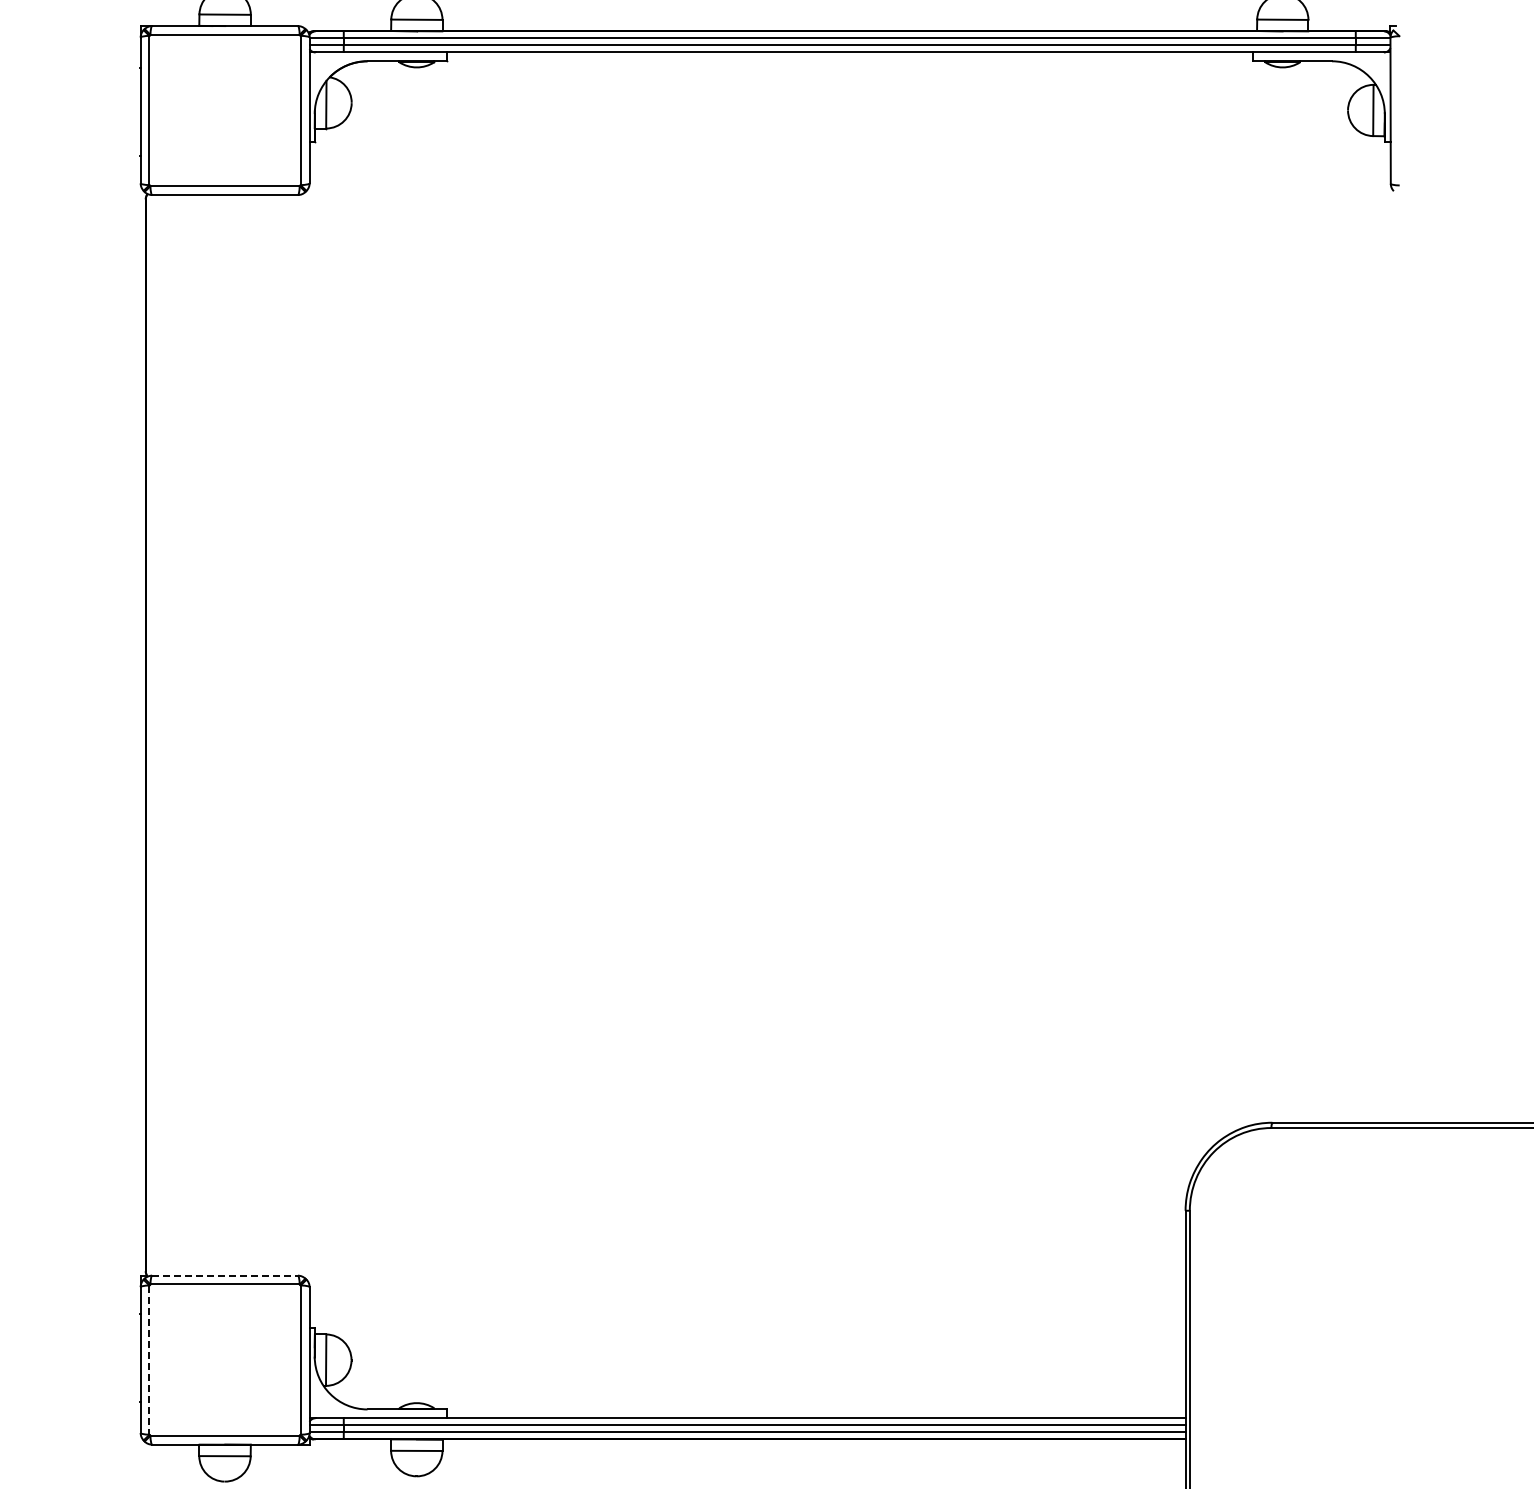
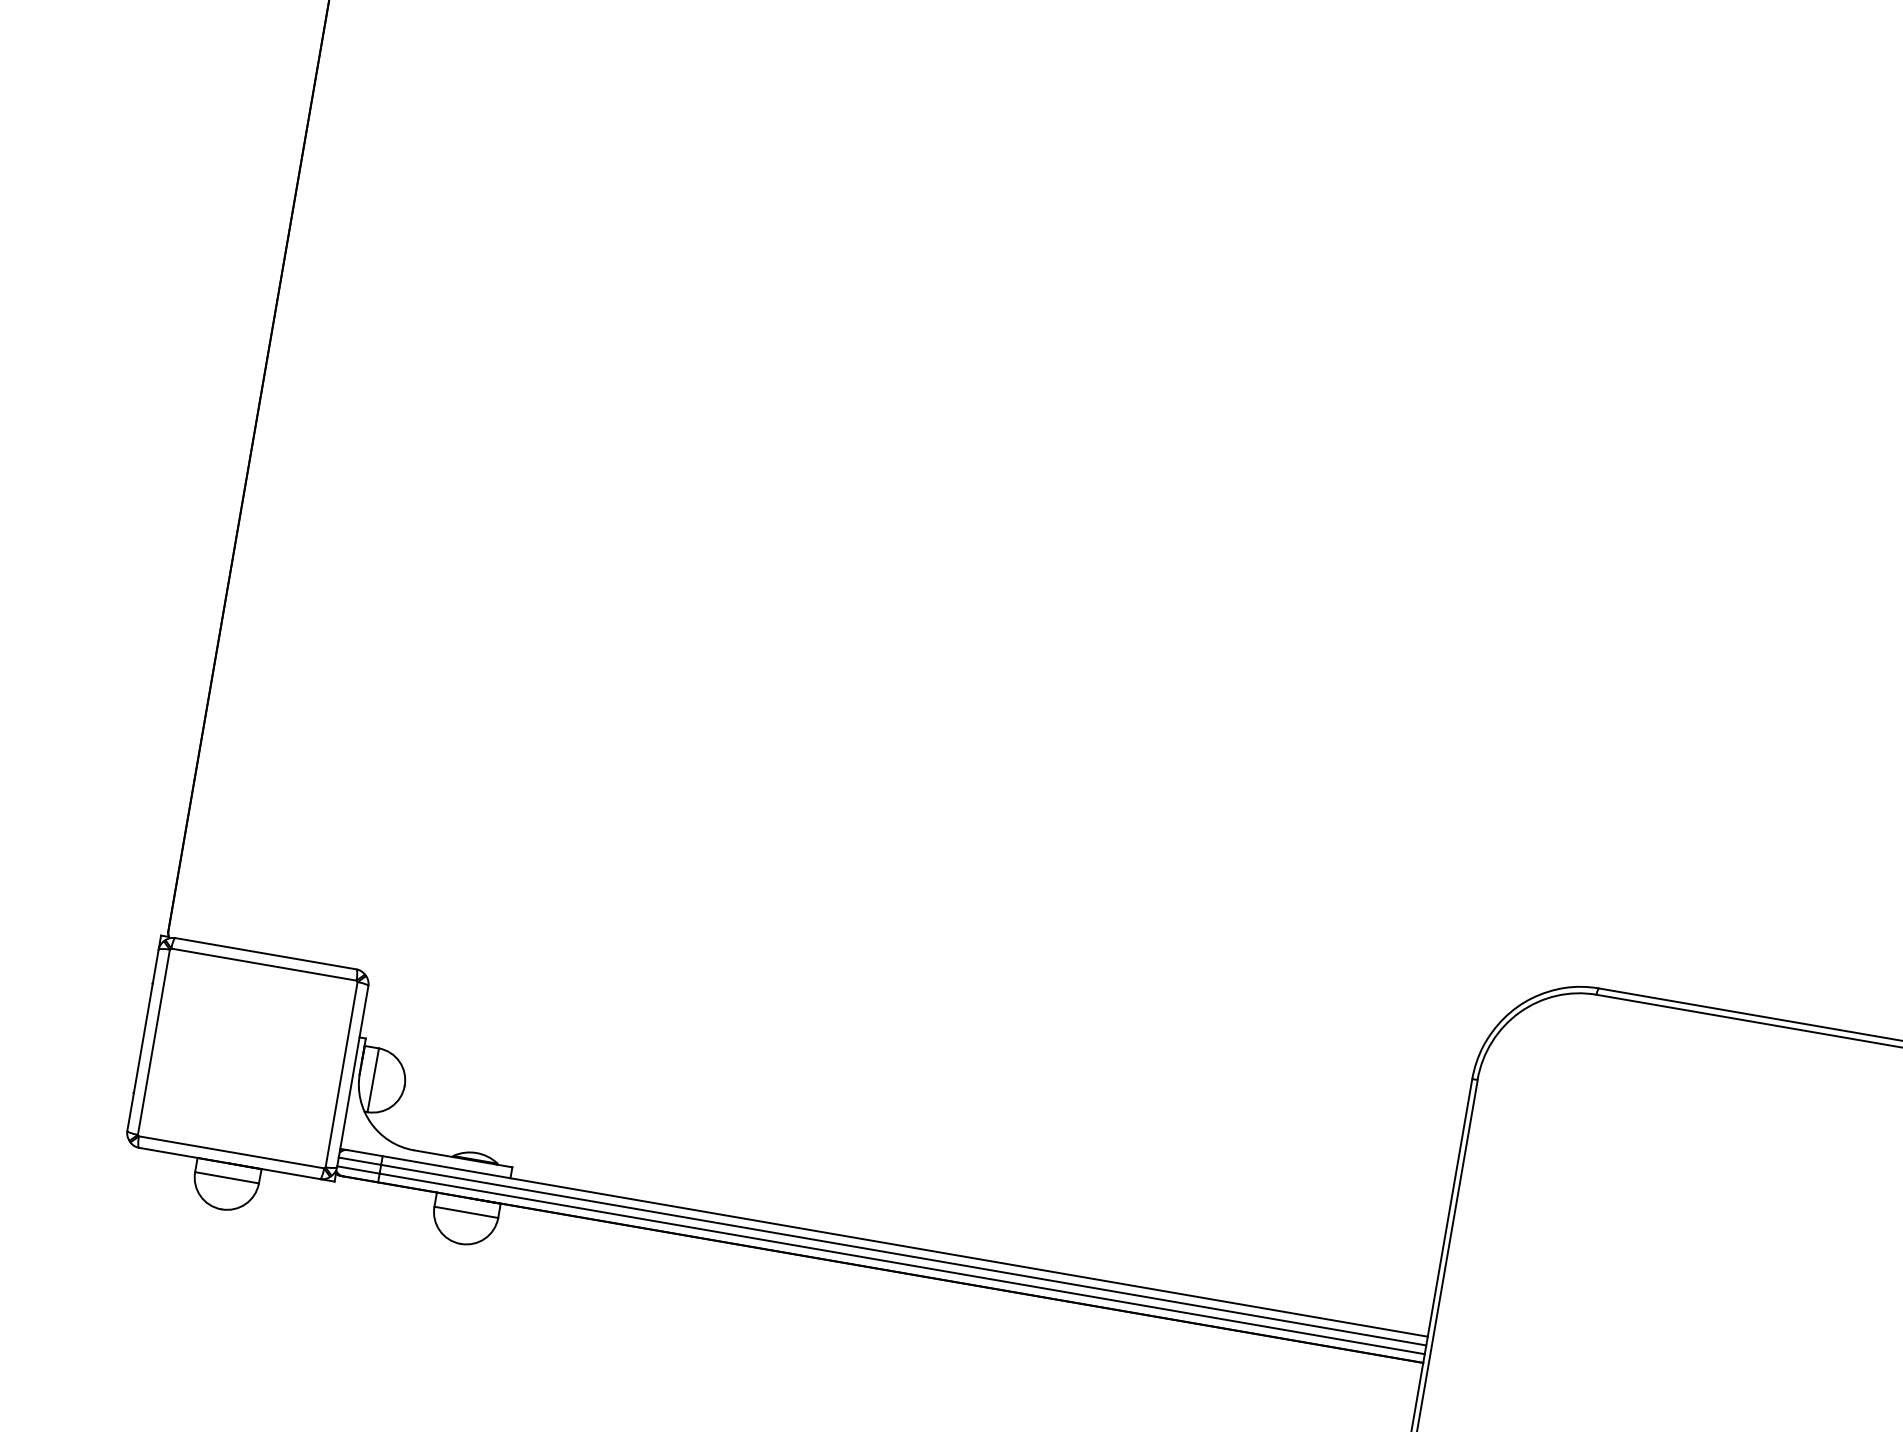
line: (225, 1275) -> (266, 953), dashed -> solid
line: (149, 1360) -> (153, 1042), dashed -> solid

